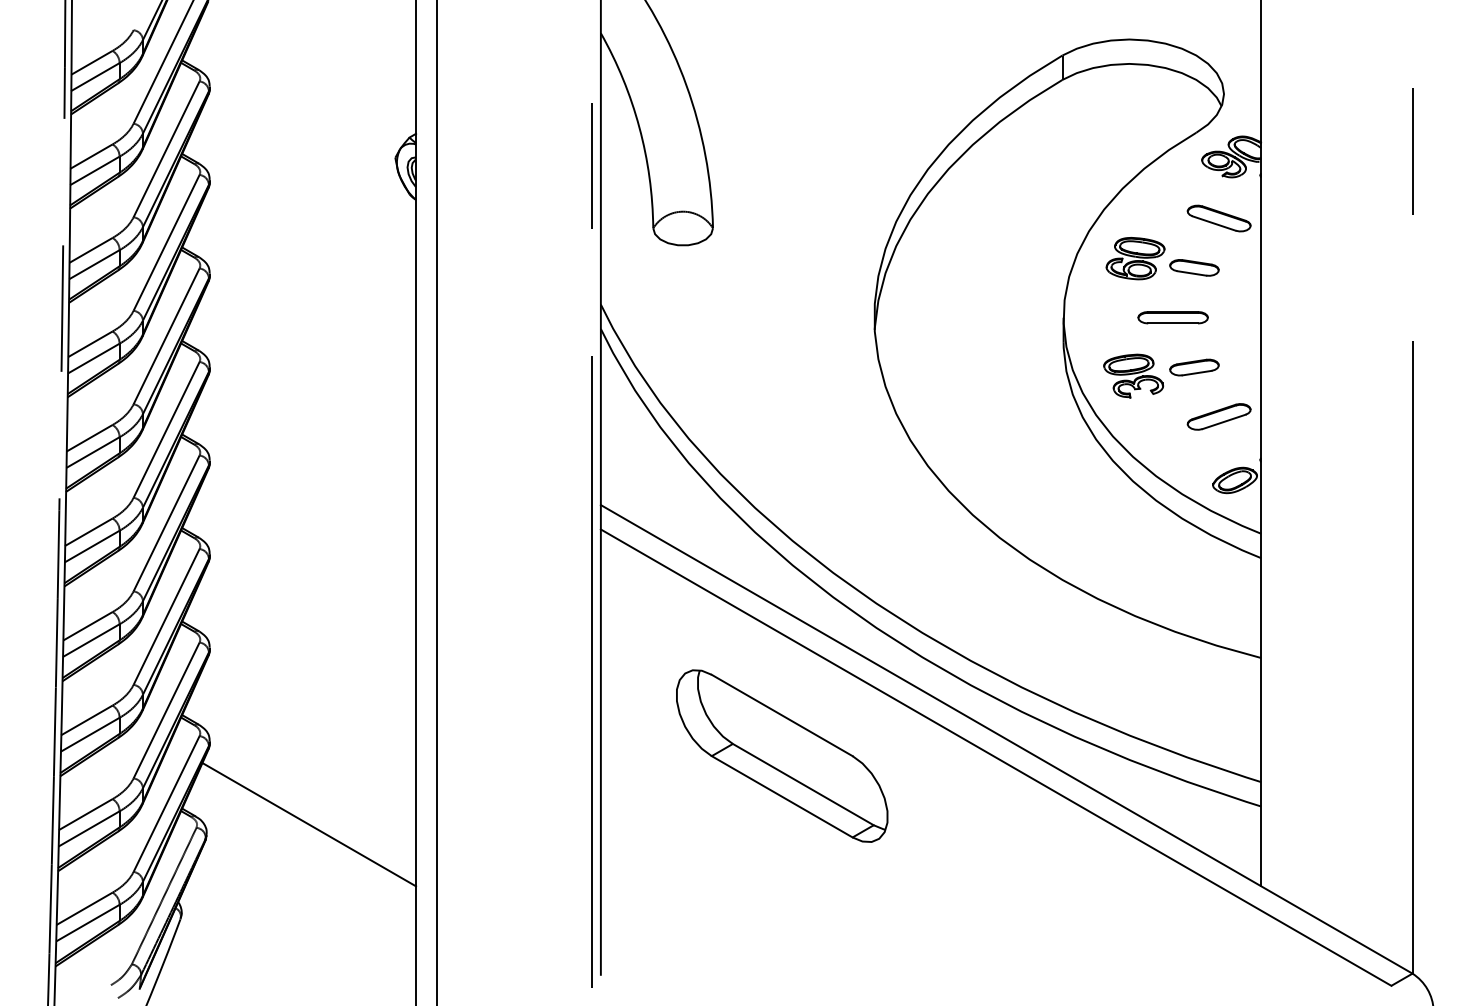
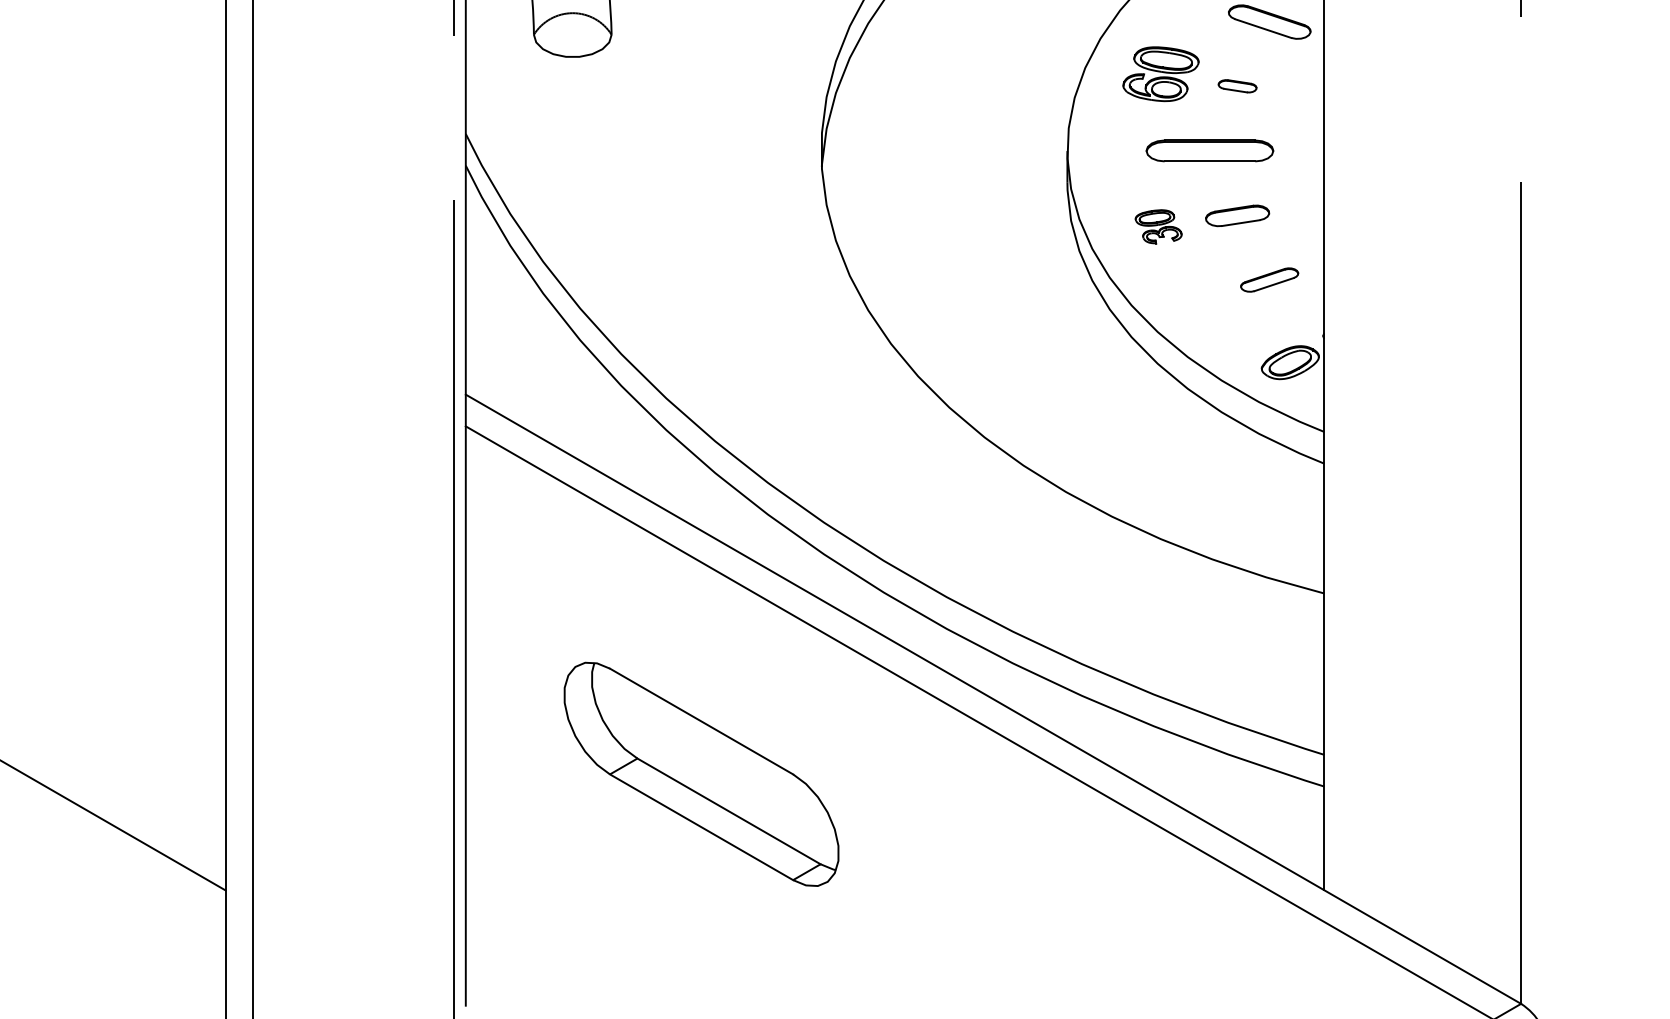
part: (1194, 267) -> (1237, 85), size x0.6
part: (1172, 317) -> (1209, 150), size x1.4
part: (1133, 375) -> (1158, 226), size x0.6
part: (1218, 416) -> (1268, 279), size x0.7
part: (782, 755) -> (701, 773), moved

